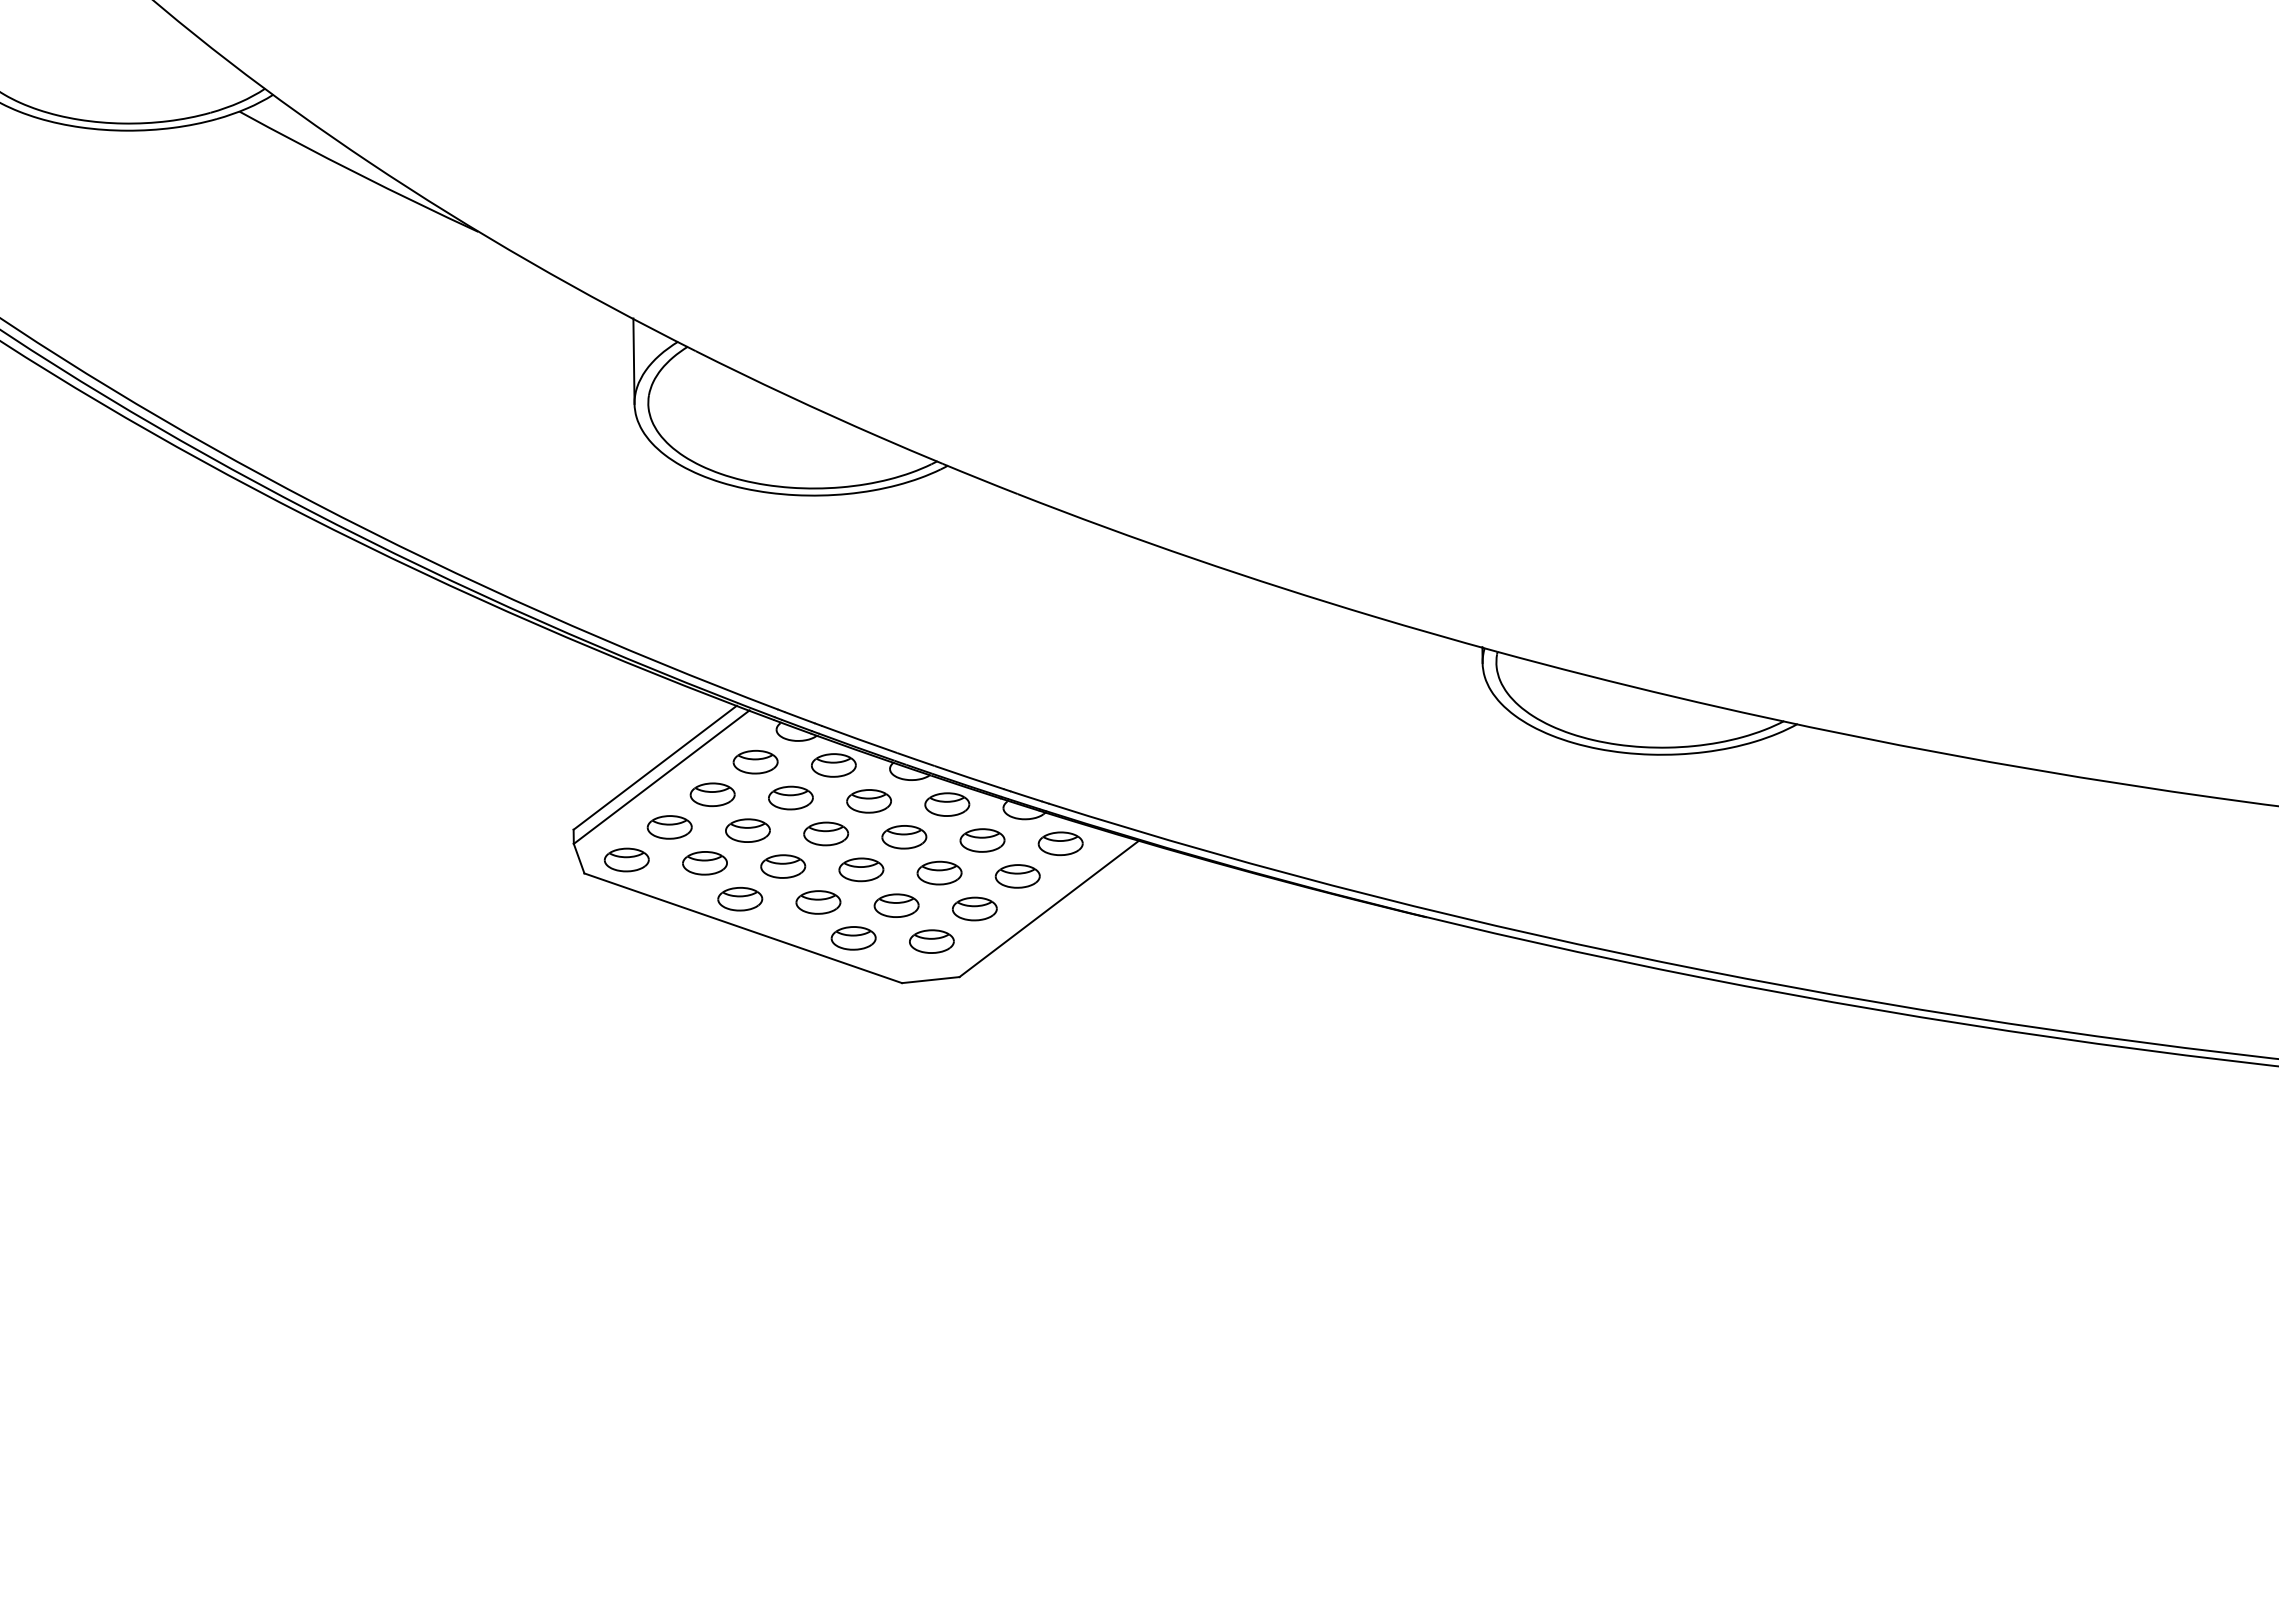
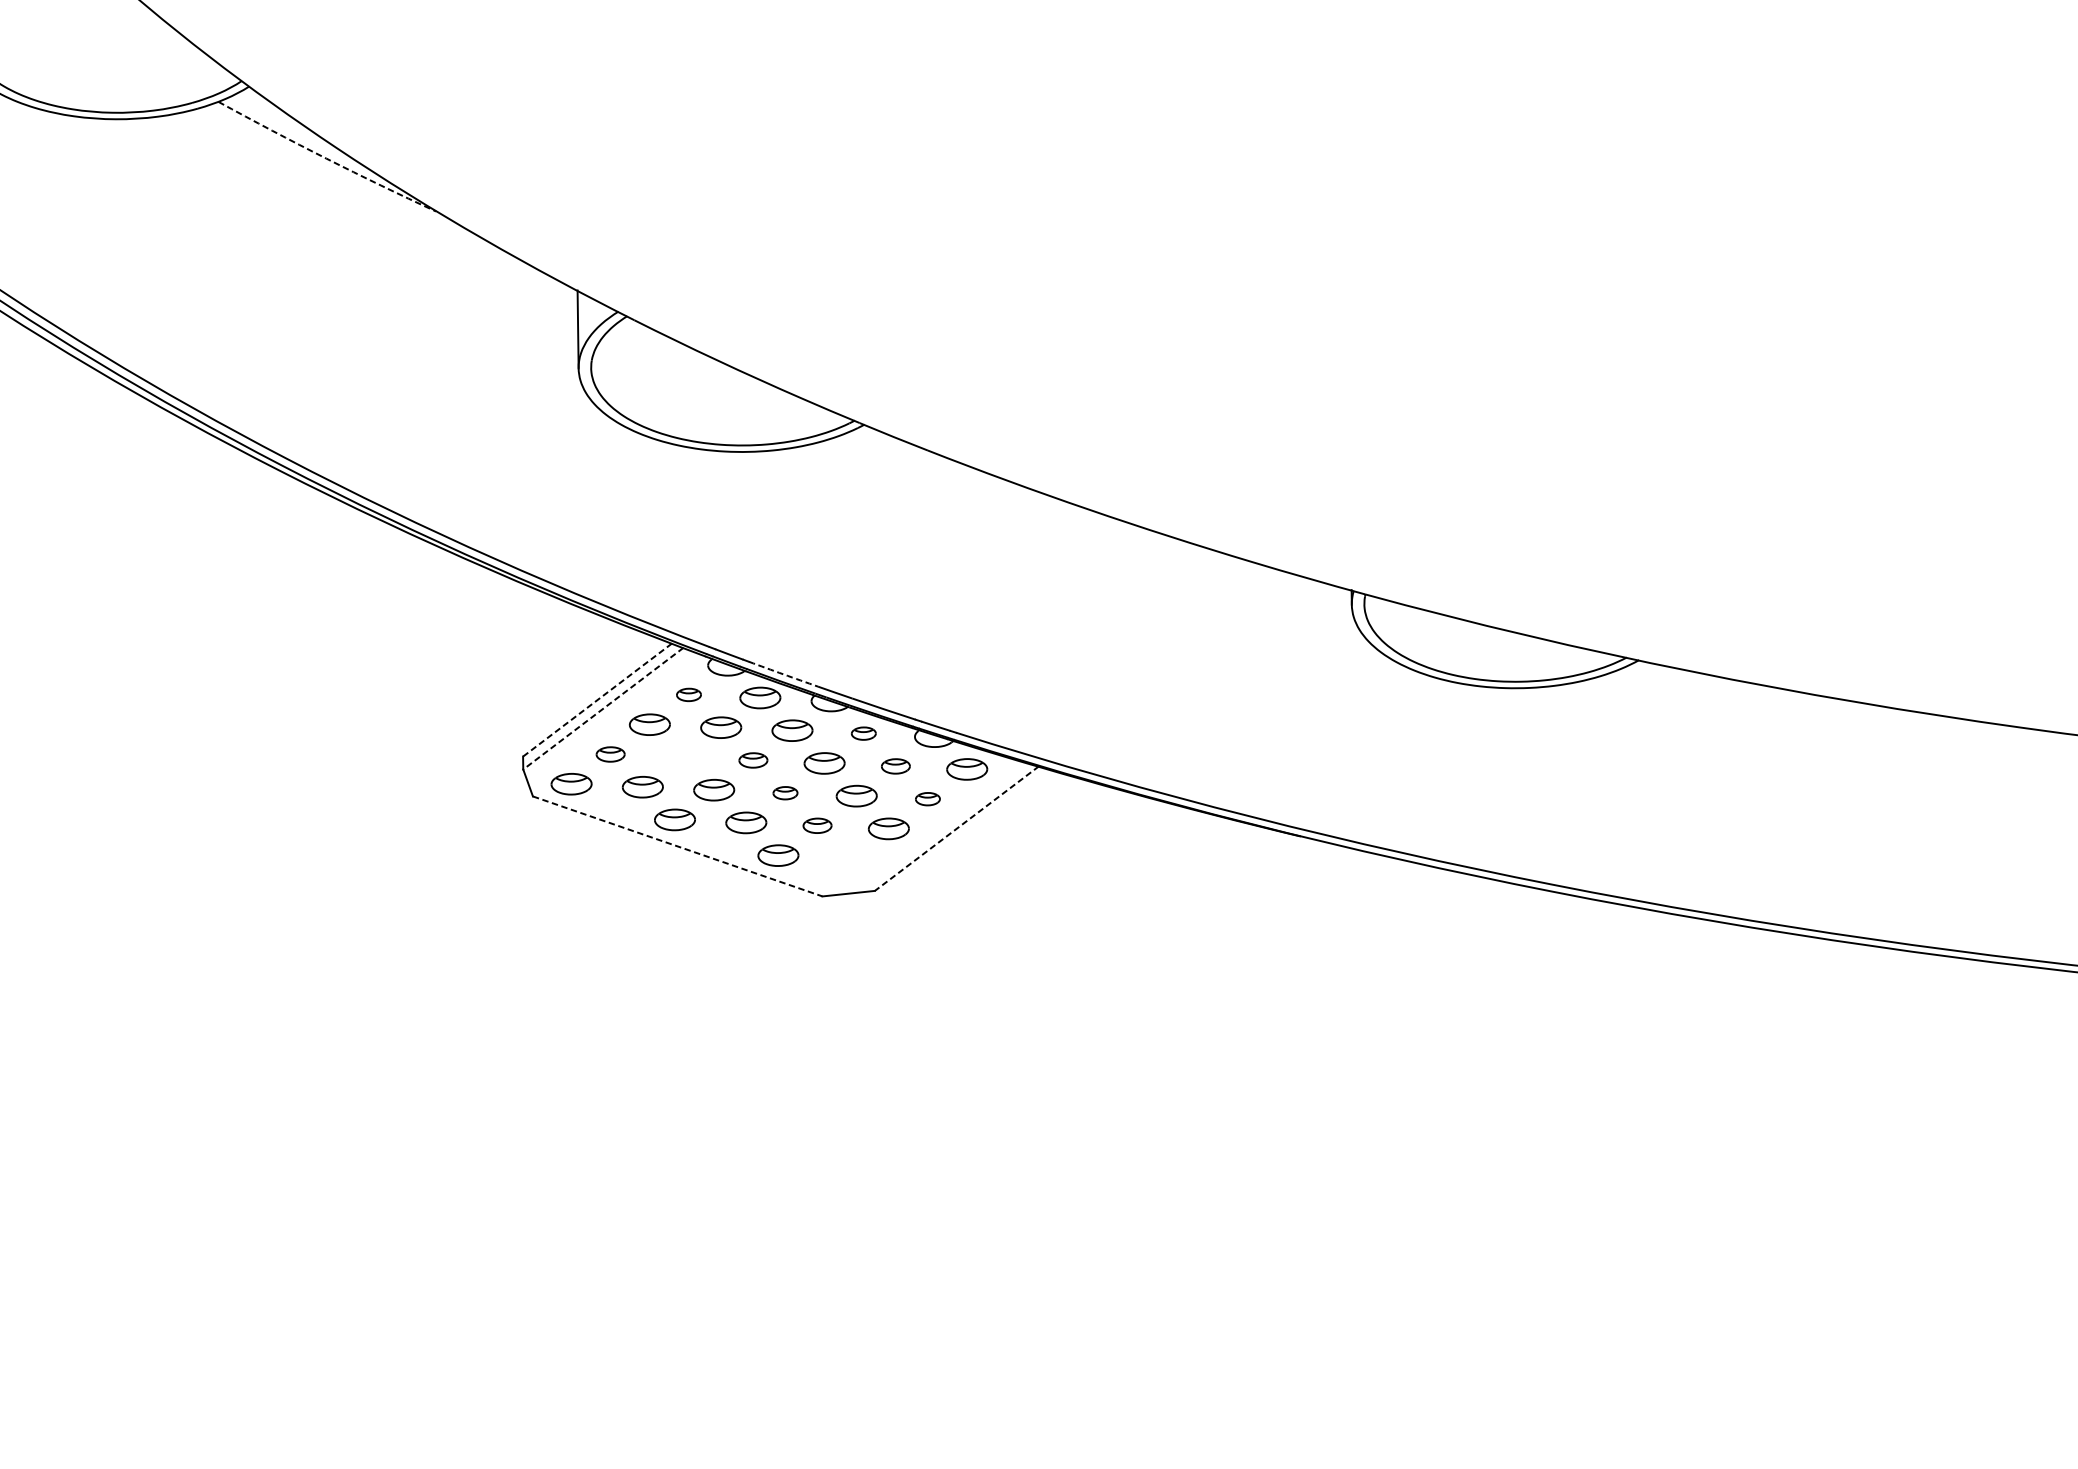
arc: (357, 173) -> (326, 158), solid -> dashed
arc: (859, 739) -> (783, 674), solid -> dashed
part: (755, 761) -> (688, 694), size x0.6
line: (655, 767) -> (597, 699), solid -> dashed
line: (661, 777) -> (603, 708), solid -> dashed
part: (947, 804) -> (863, 733), size x0.6
part: (669, 827) -> (610, 754), size x0.7
part: (747, 830) -> (681, 757), removed
part: (826, 833) -> (753, 760), size x0.7
part: (982, 840) -> (895, 766), size x0.7
part: (861, 869) -> (785, 792), size x0.6
part: (1017, 876) -> (927, 799), size x0.6
part: (896, 905) -> (817, 825), size x0.7
line: (1049, 908) -> (956, 828), solid -> dashed
line: (743, 928) -> (677, 846), solid -> dashed
part: (931, 941) -> (849, 858), removed

